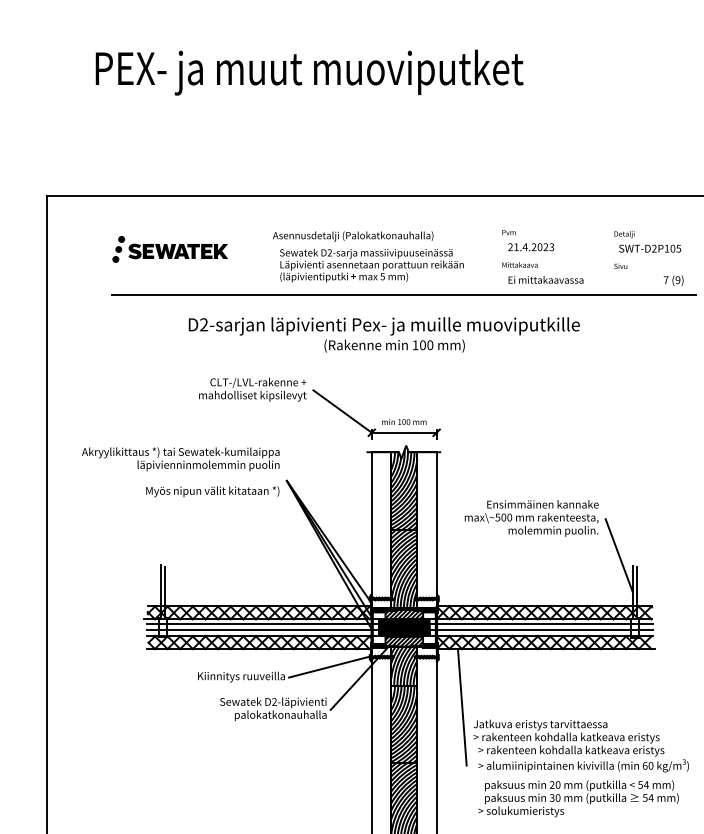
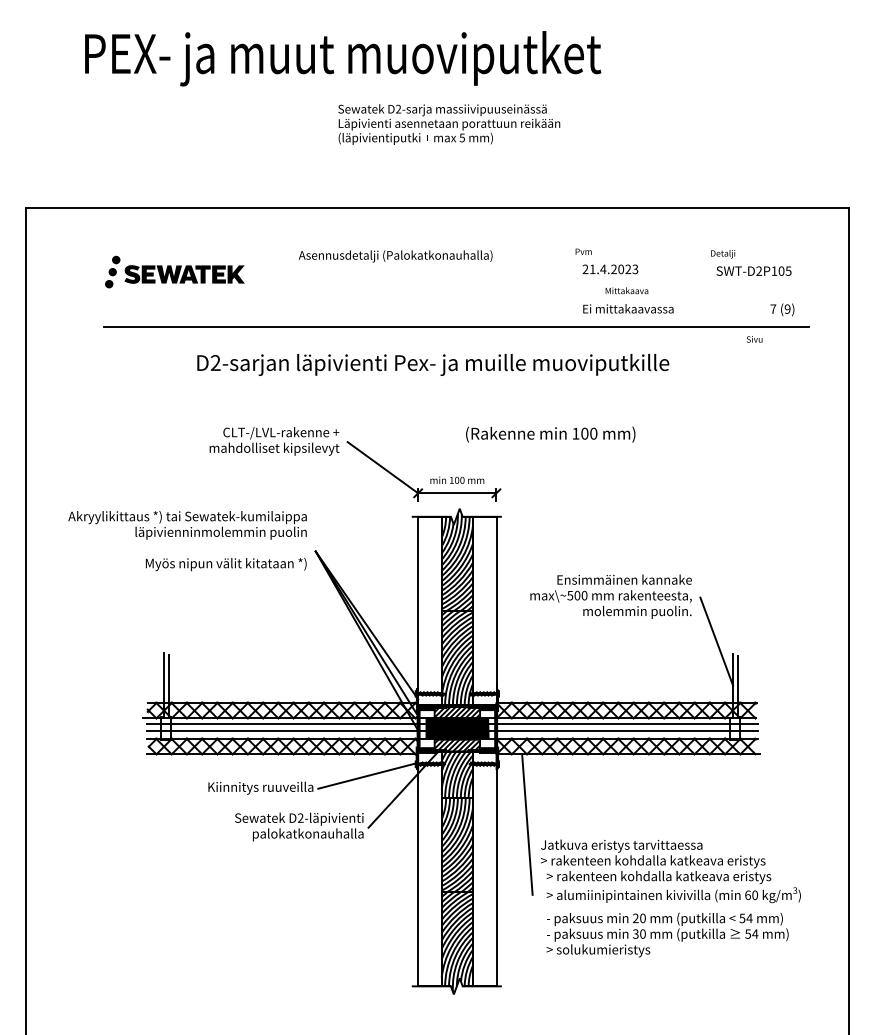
text: (519, 264) -> (626, 290), moved
text: (372, 265) -> (449, 124), moved
text: (620, 266) -> (754, 339), moved
text: (394, 345) -> (550, 434), moved

